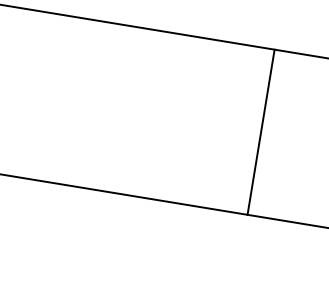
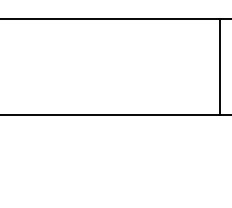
line: (261, 132) -> (220, 66), moved

